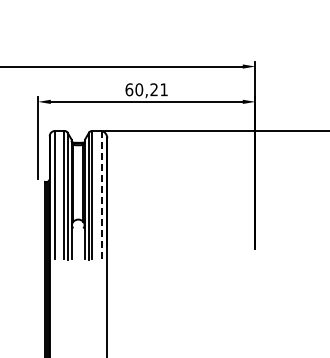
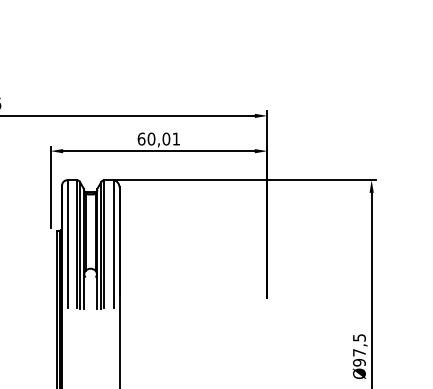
text: (154, 89) -> (166, 138), 60,21 -> 60,01
line: (101, 195) -> (113, 244), dashed -> solid

